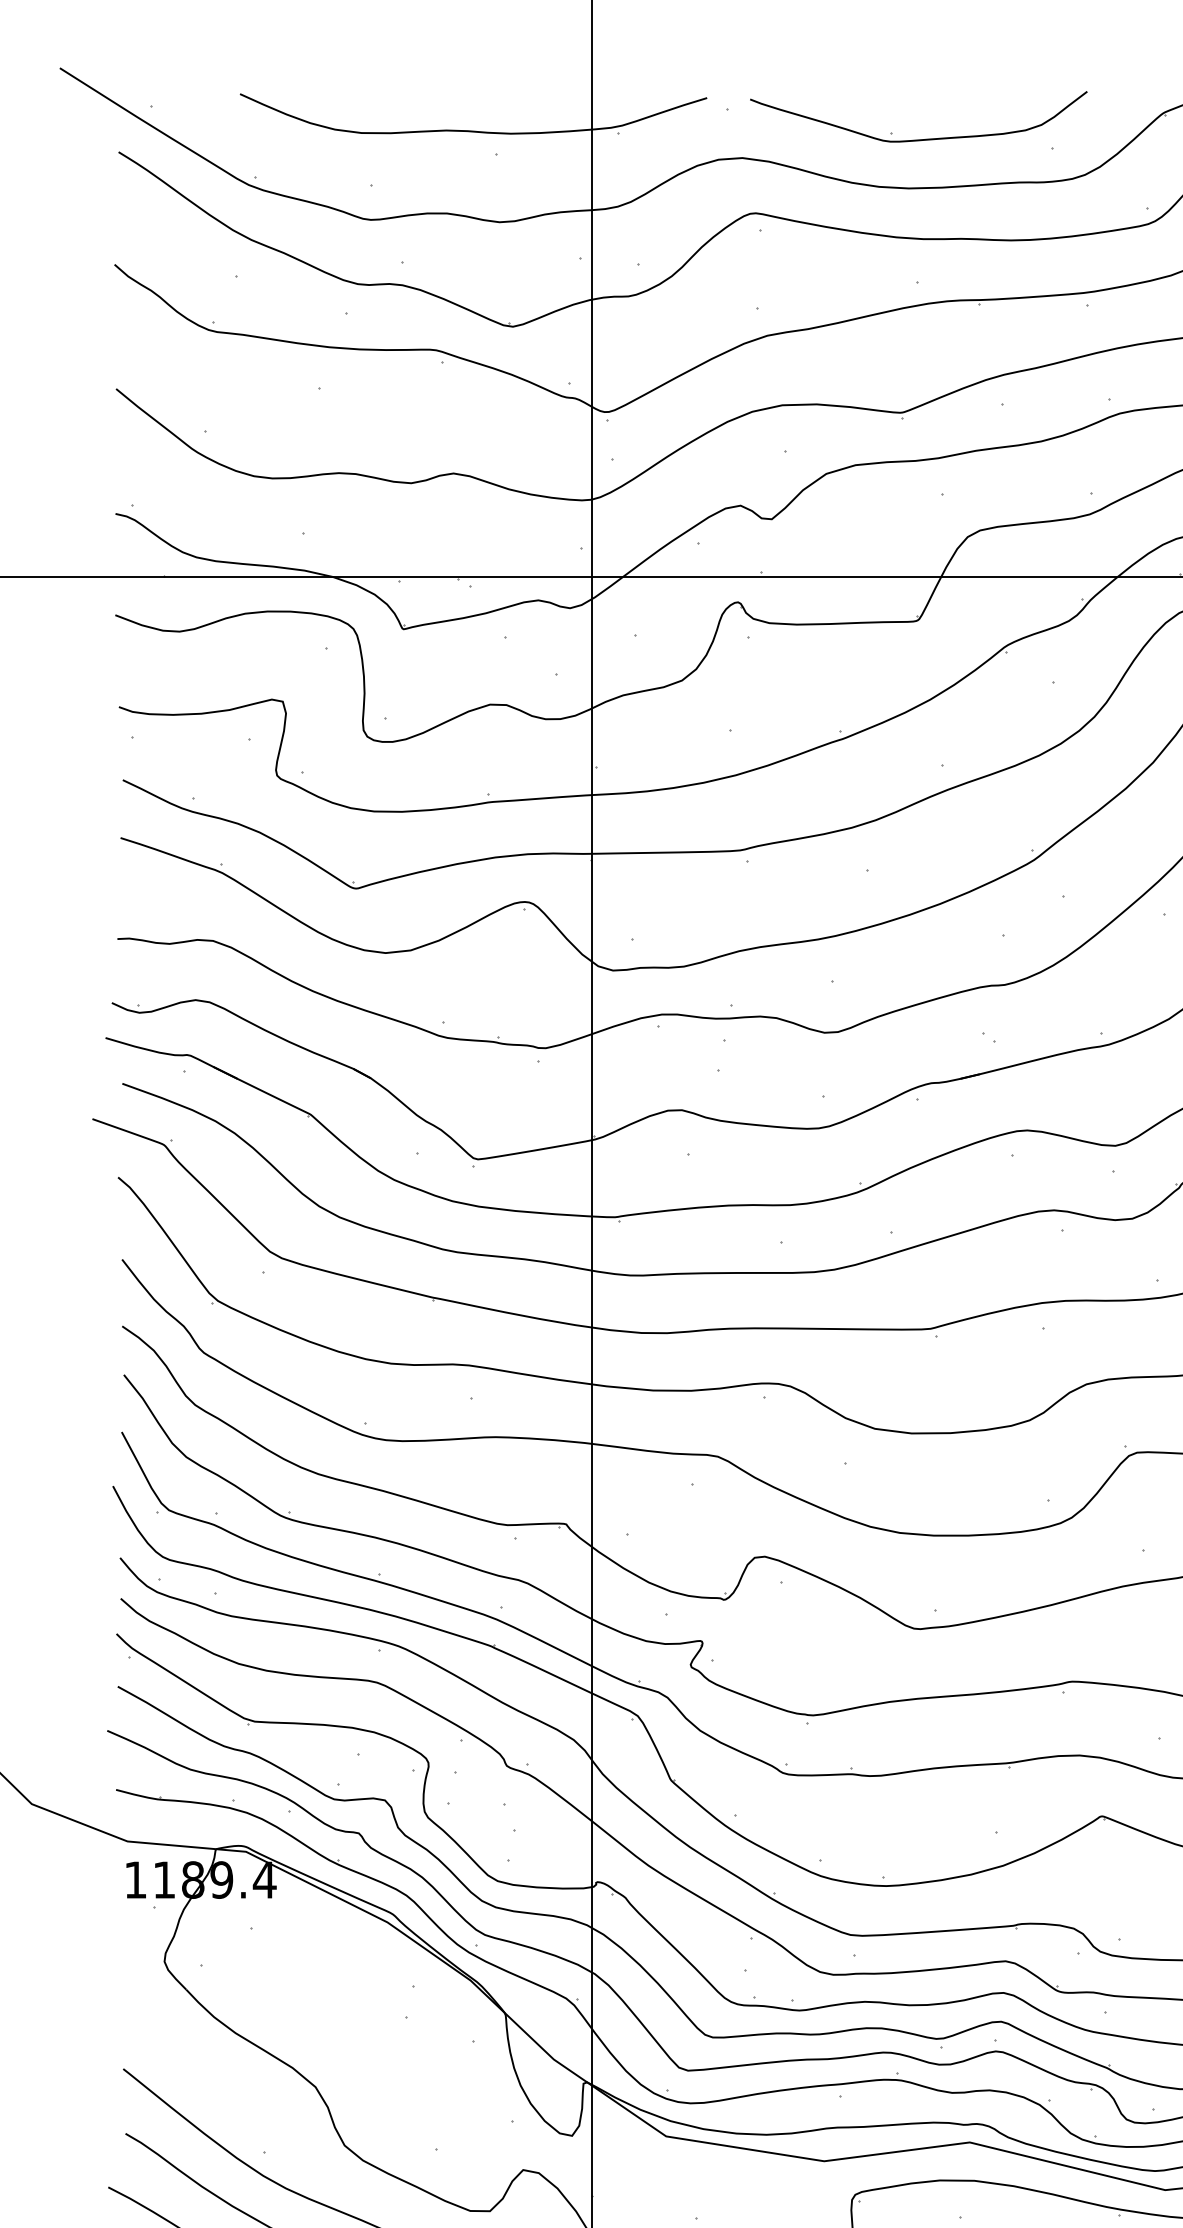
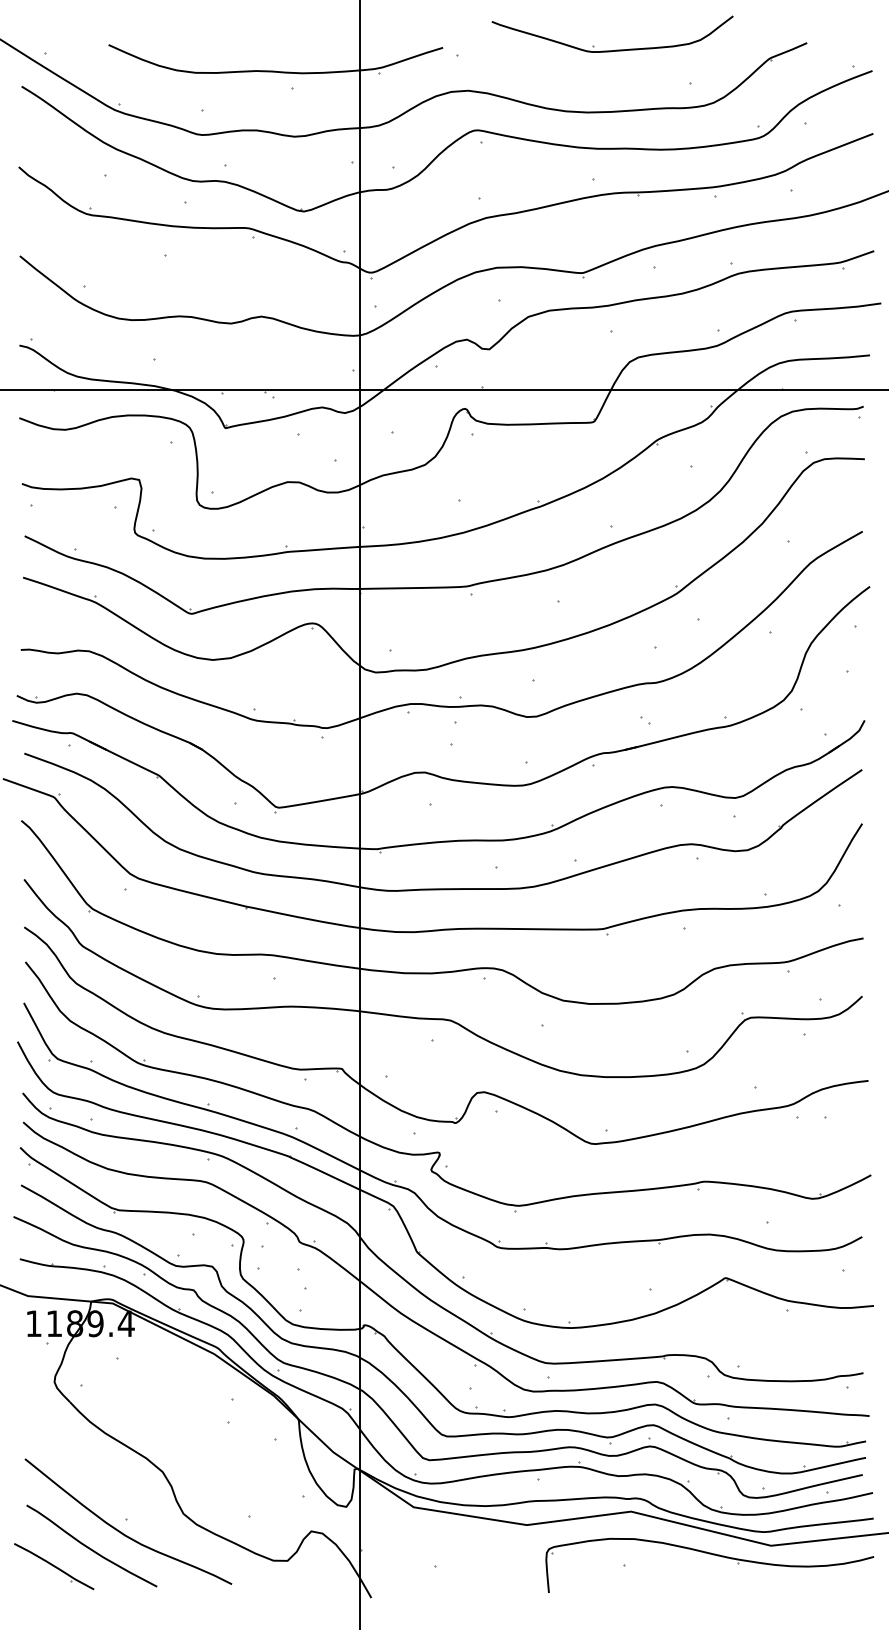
part: (924, 138) -> (616, 49), moved

